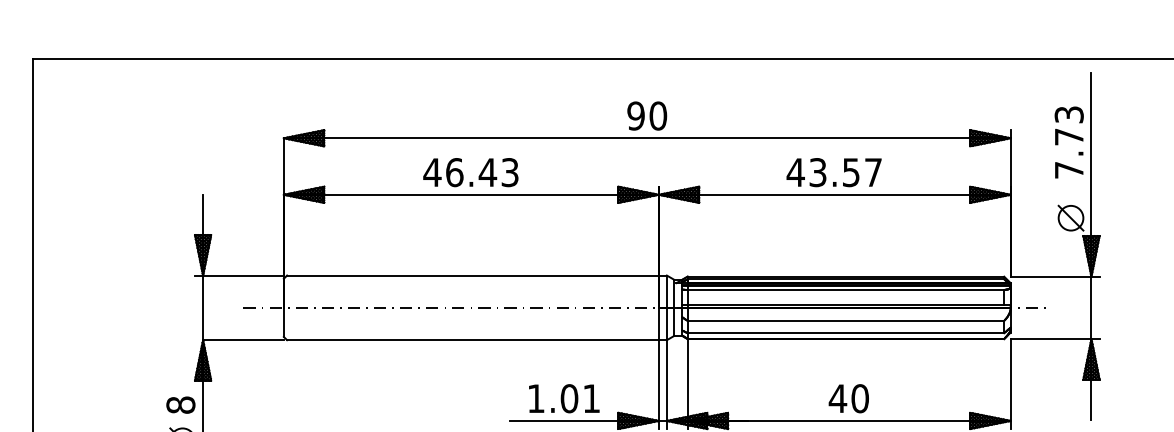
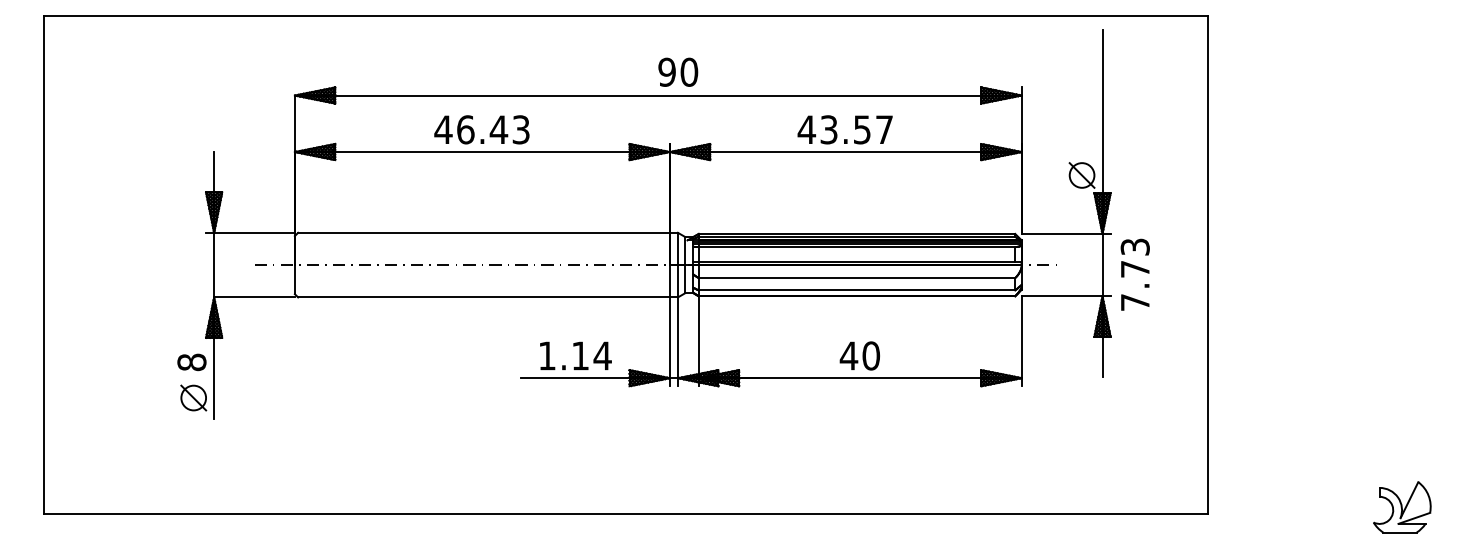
text: (647, 115) -> (678, 71), moved
text: (1068, 142) -> (1134, 274), moved
text: (580, 398) -> (591, 355), 1.01 -> 1.14

